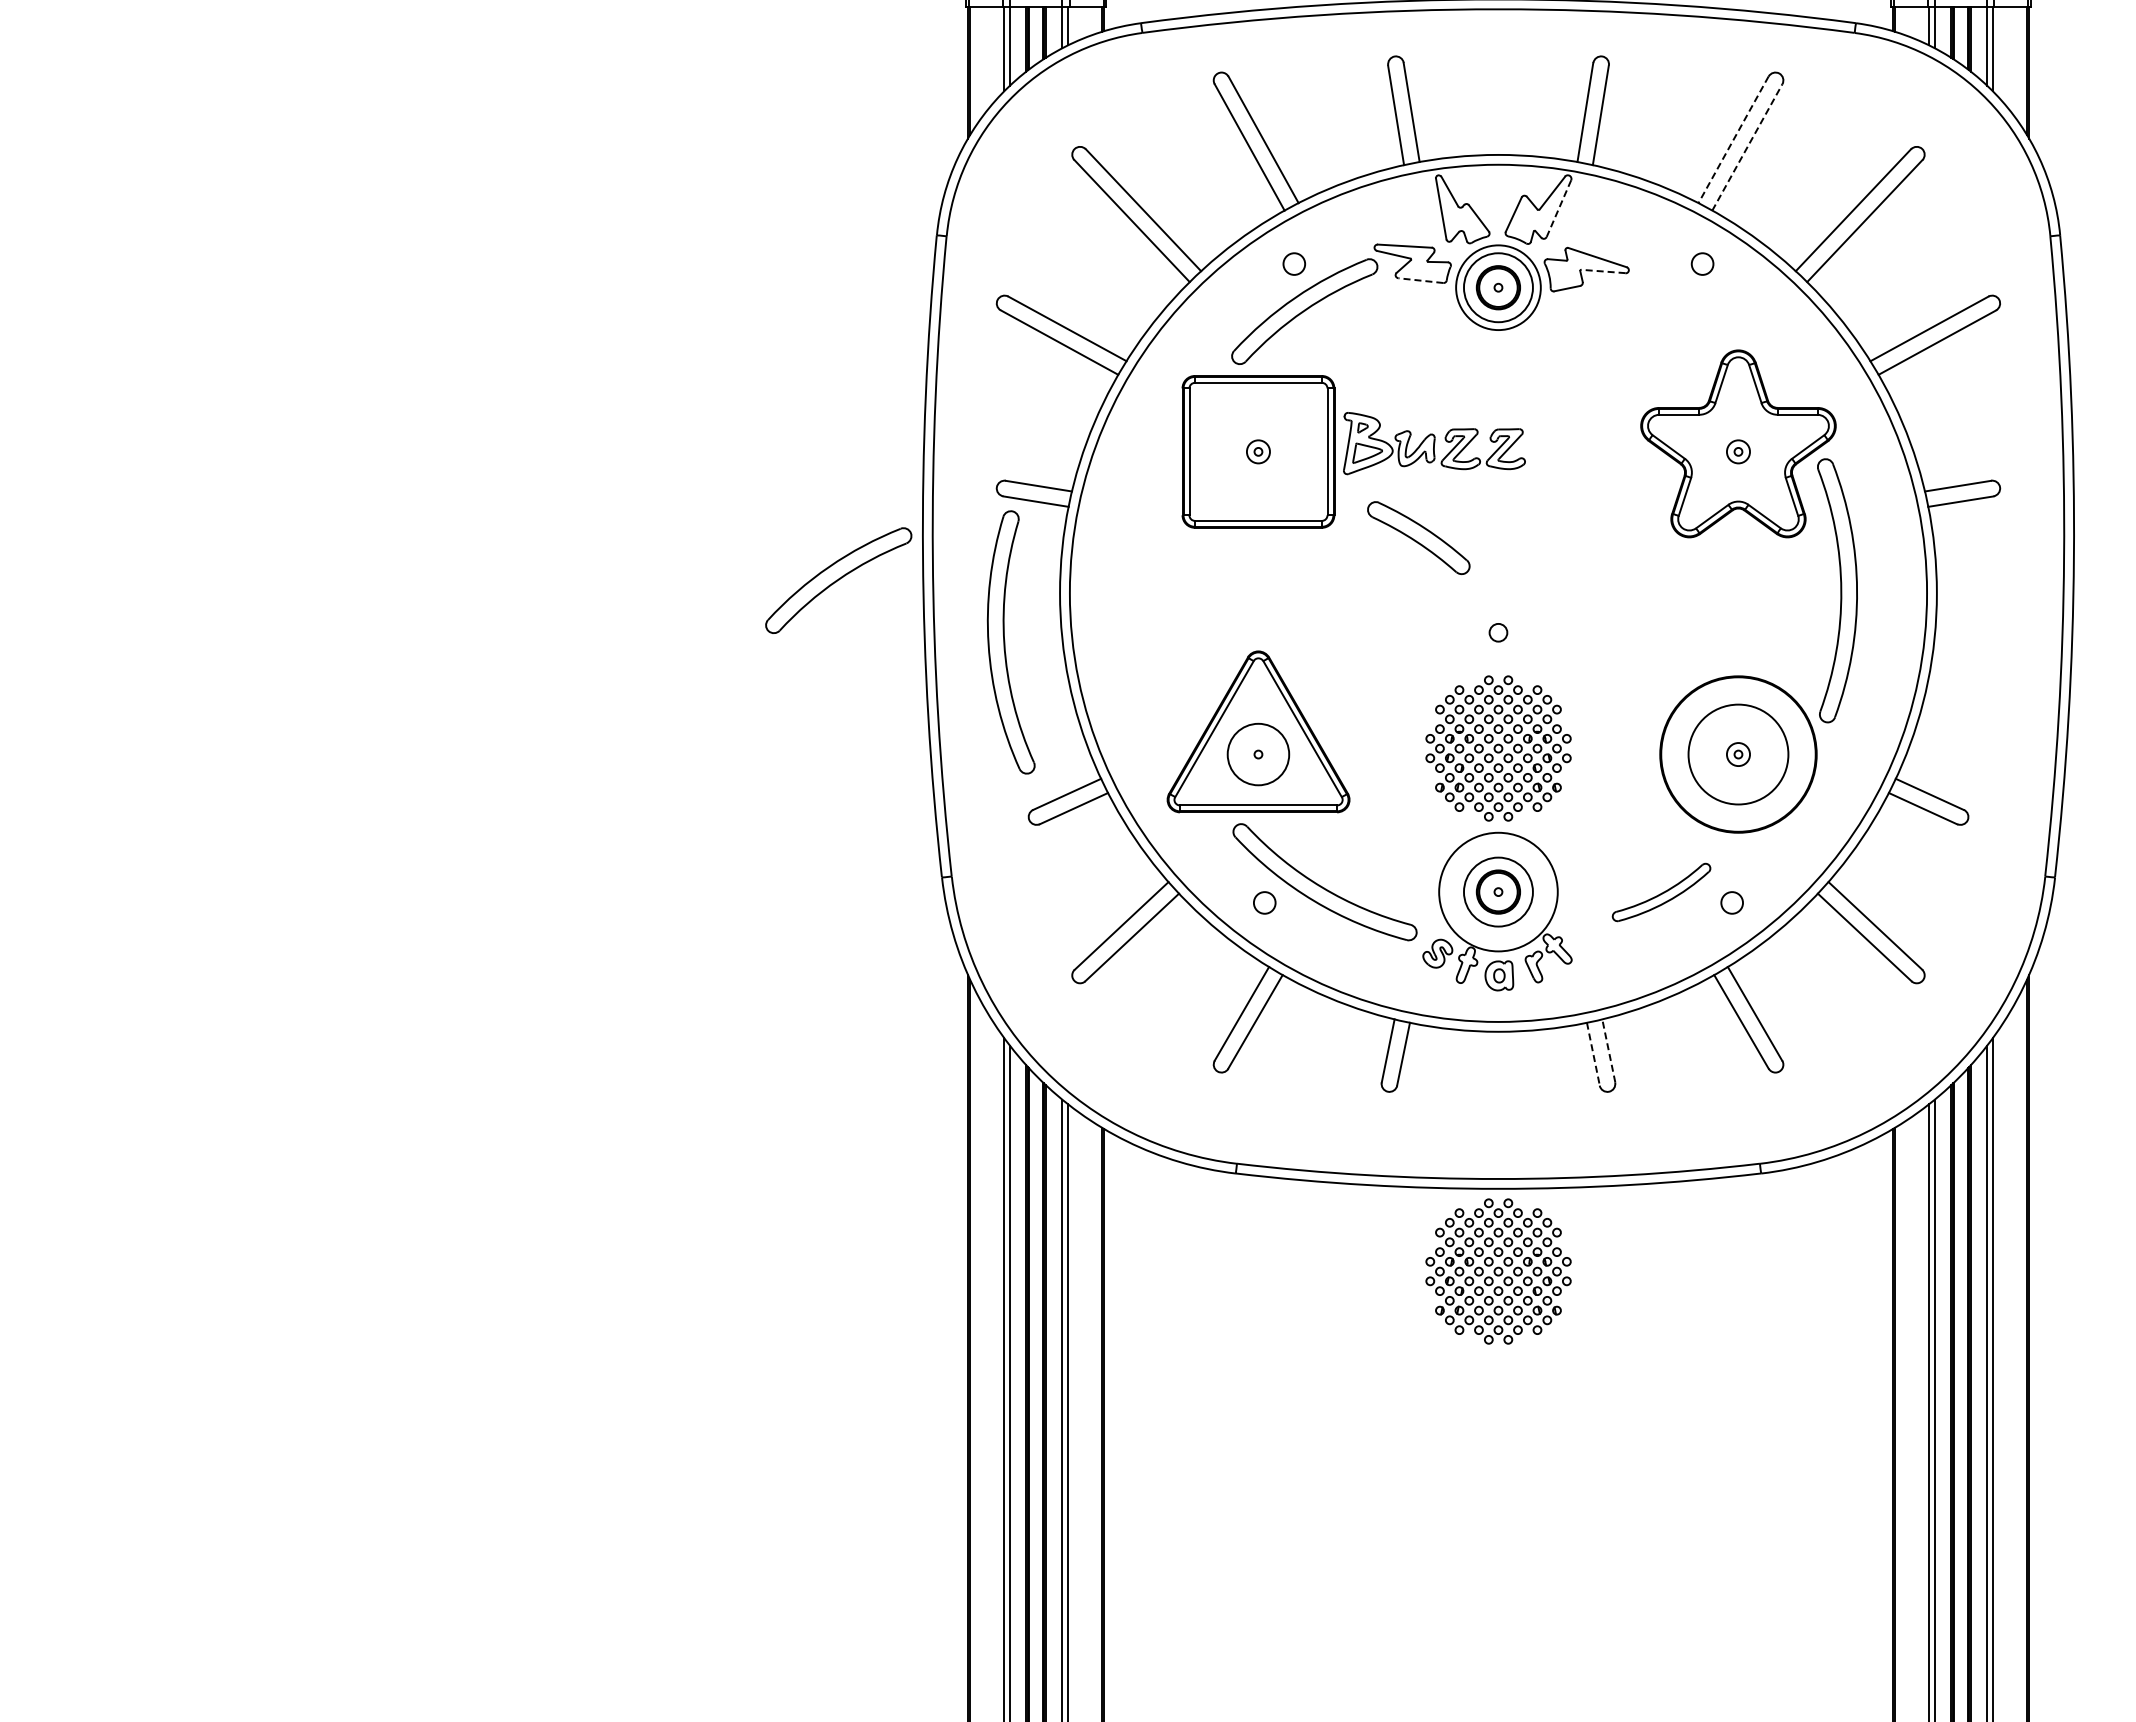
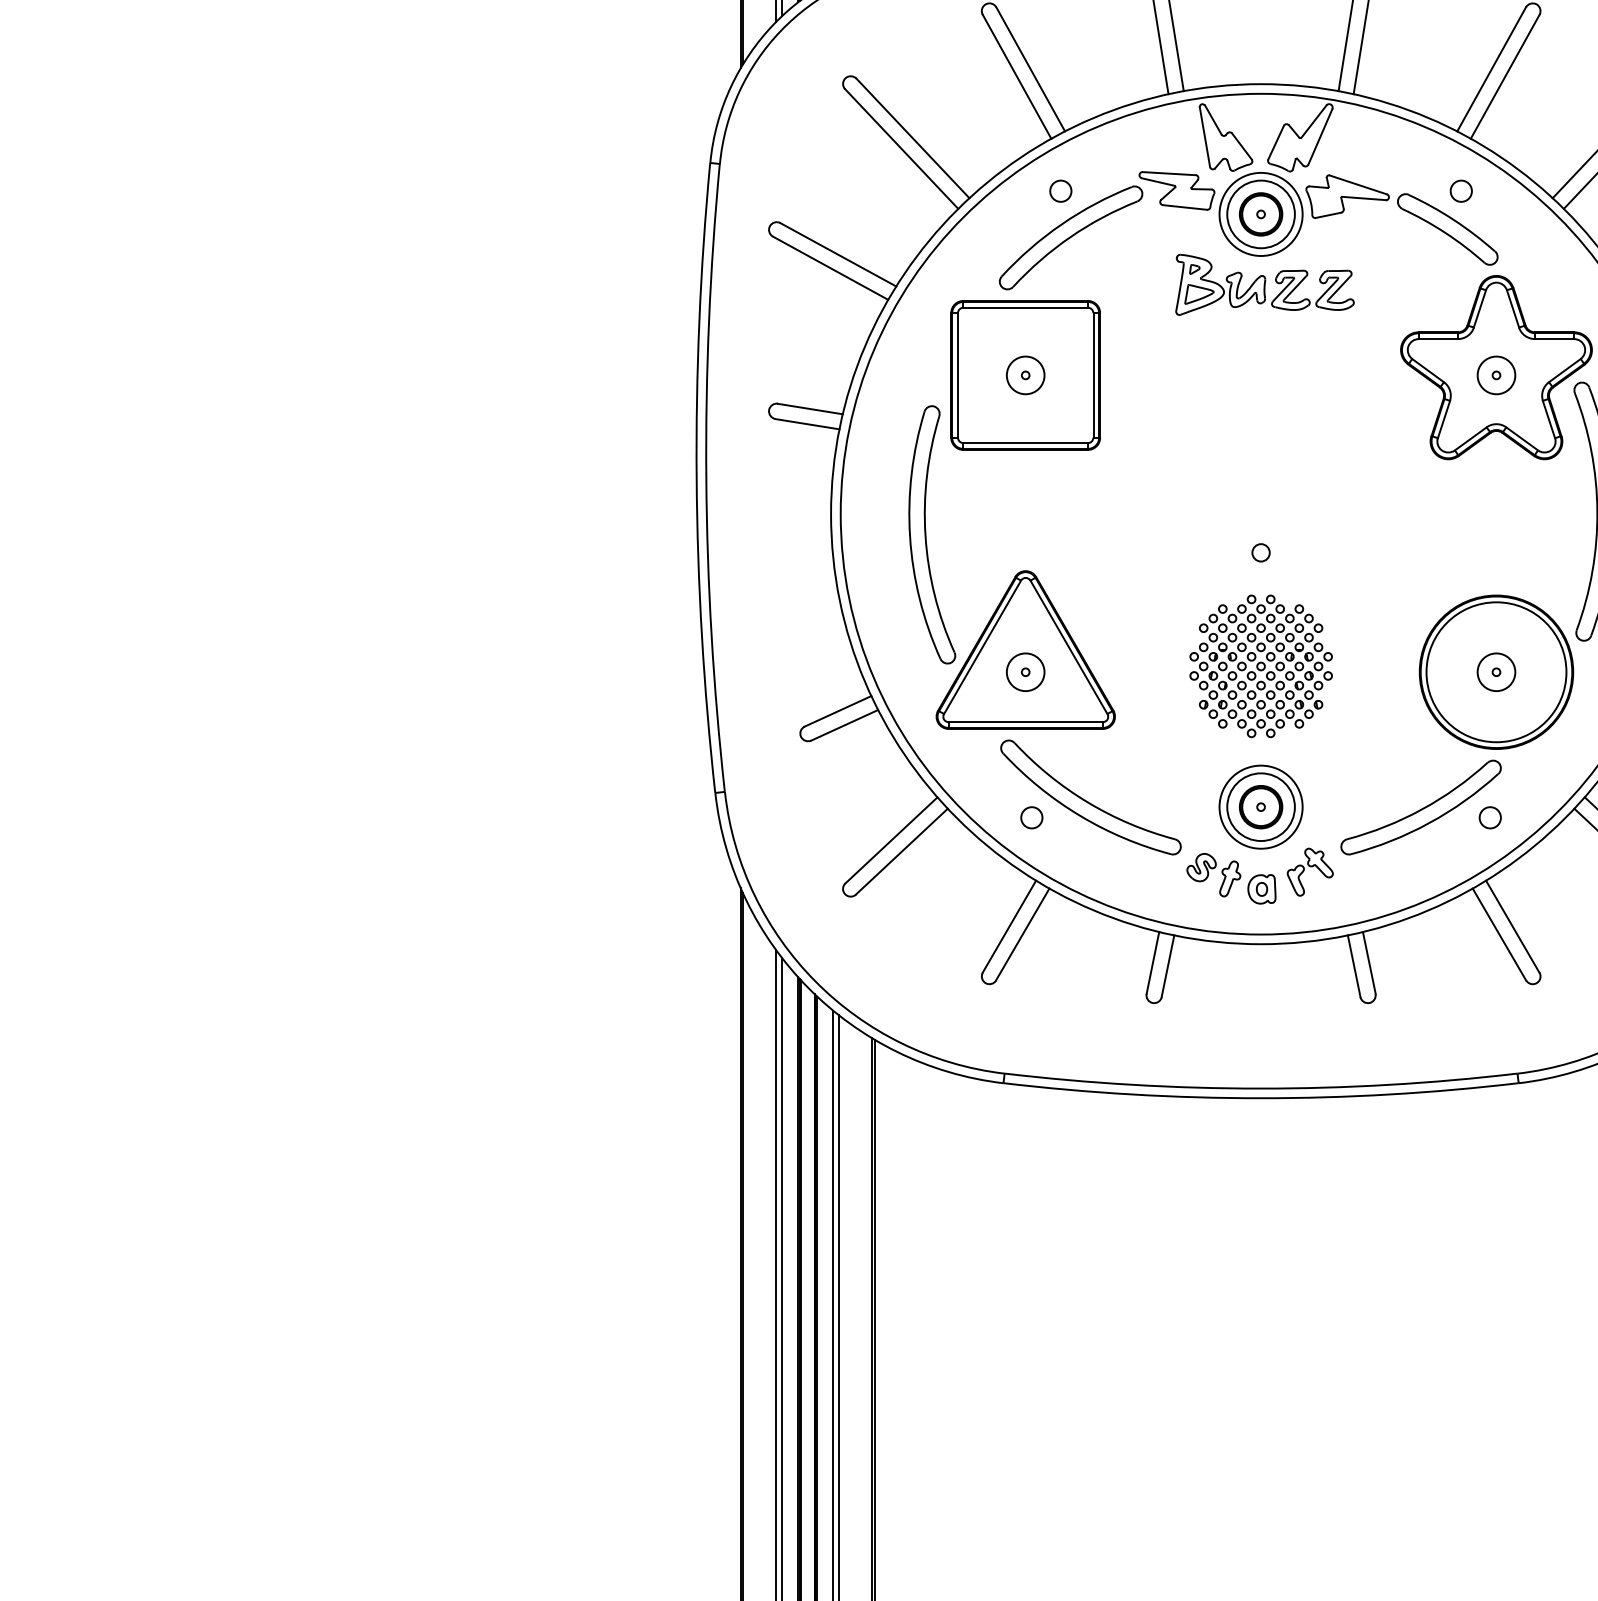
line: (1733, 140) -> (1491, 70), dashed -> solid
line: (1747, 147) -> (1505, 76), dashed -> solid
line: (1558, 208) -> (1319, 136), dashed -> solid
line: (1602, 271) -> (1363, 198), dashed -> solid
line: (1420, 280) -> (1184, 207), dashed -> solid
part: (1434, 443) -> (1265, 284), moved
circle: (1258, 451) -> (1025, 375), size x1.67
circle: (1738, 451) -> (1496, 375), size x1.67
part: (1418, 537) -> (1447, 228), moved
part: (838, 580) -> (613, 501), removed
part: (1010, 642) -> (931, 534), moved
circle: (1258, 754) -> (1025, 672), size x0.62
circle: (1738, 754) -> (1496, 672), size x1.43
circle: (1738, 754) -> (1496, 672), size x1.67
circle: (1498, 891) -> (1261, 806), size x0.71
part: (1661, 892) -> (1420, 807), size x1.67
line: (1608, 1050) -> (1369, 962), dashed -> solid
line: (1593, 1054) -> (1354, 966), dashed -> solid
part: (1498, 1271) -> (1261, 1179), removed

